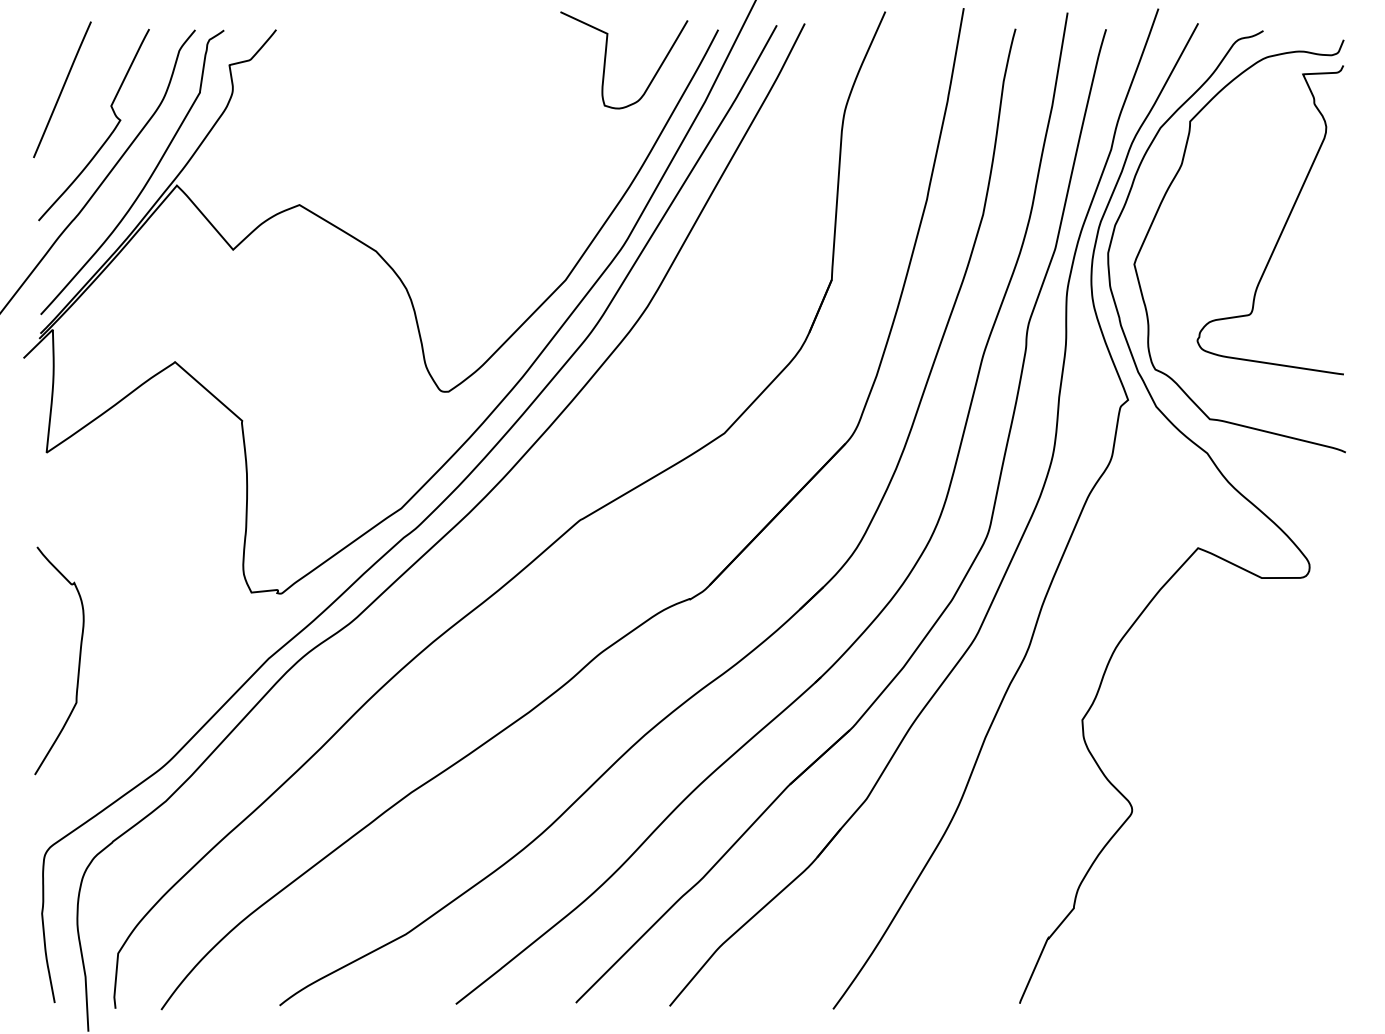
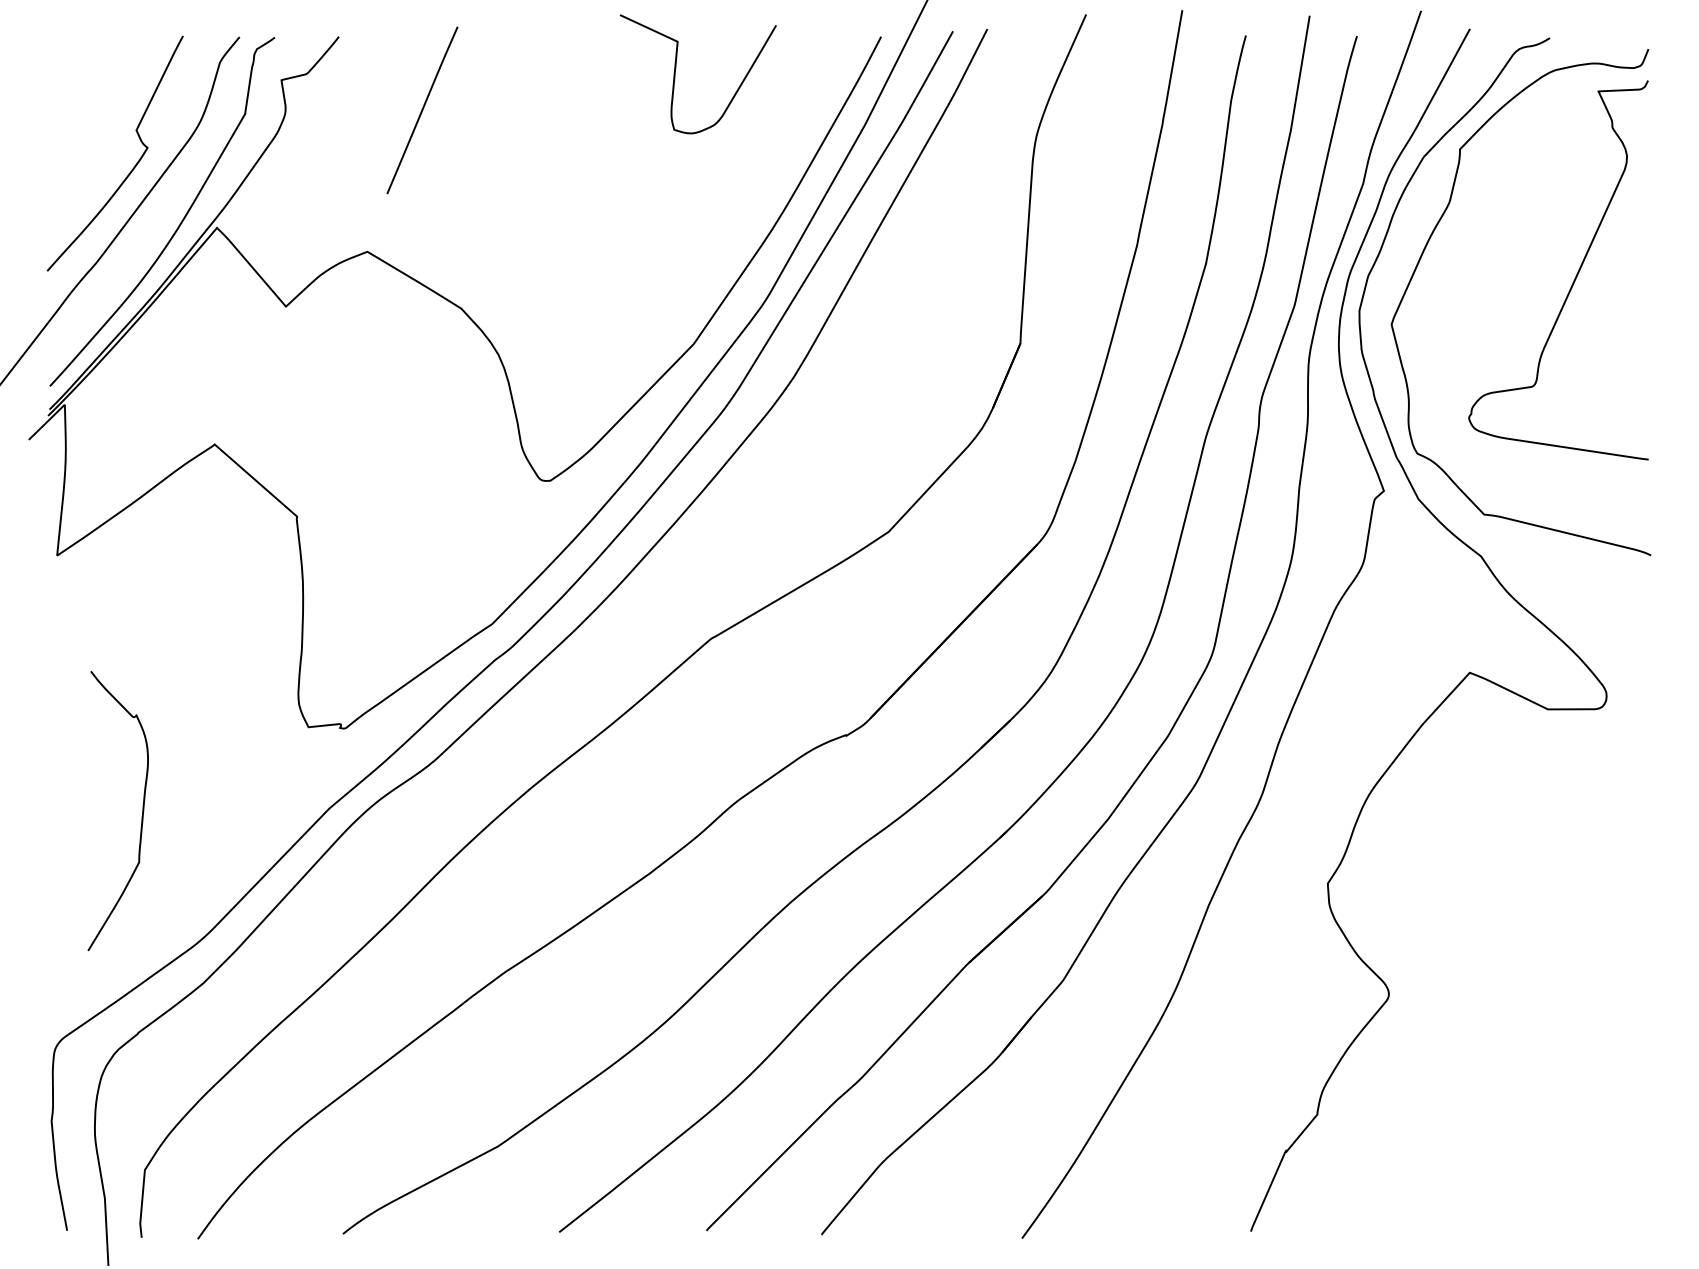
curve: (606, 58) -> (676, 72), moved
line: (62, 89) -> (422, 110), moved
curve: (78, 660) -> (141, 810), moved

